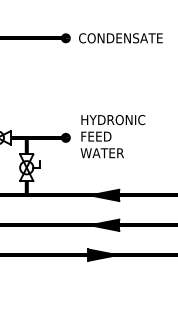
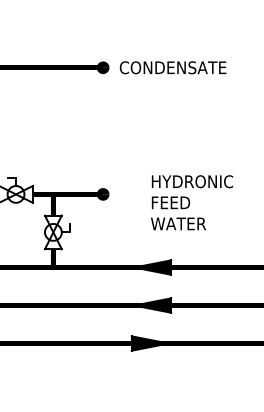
text: (113, 136) -> (192, 202), moved

